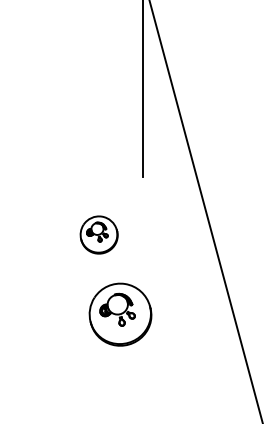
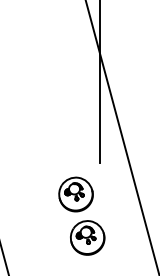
part: (98, 234) -> (75, 194), size x1.67

